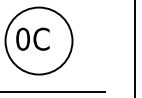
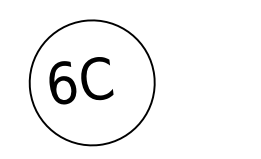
text: (23, 38) -> (62, 81), 0C -> 6C

